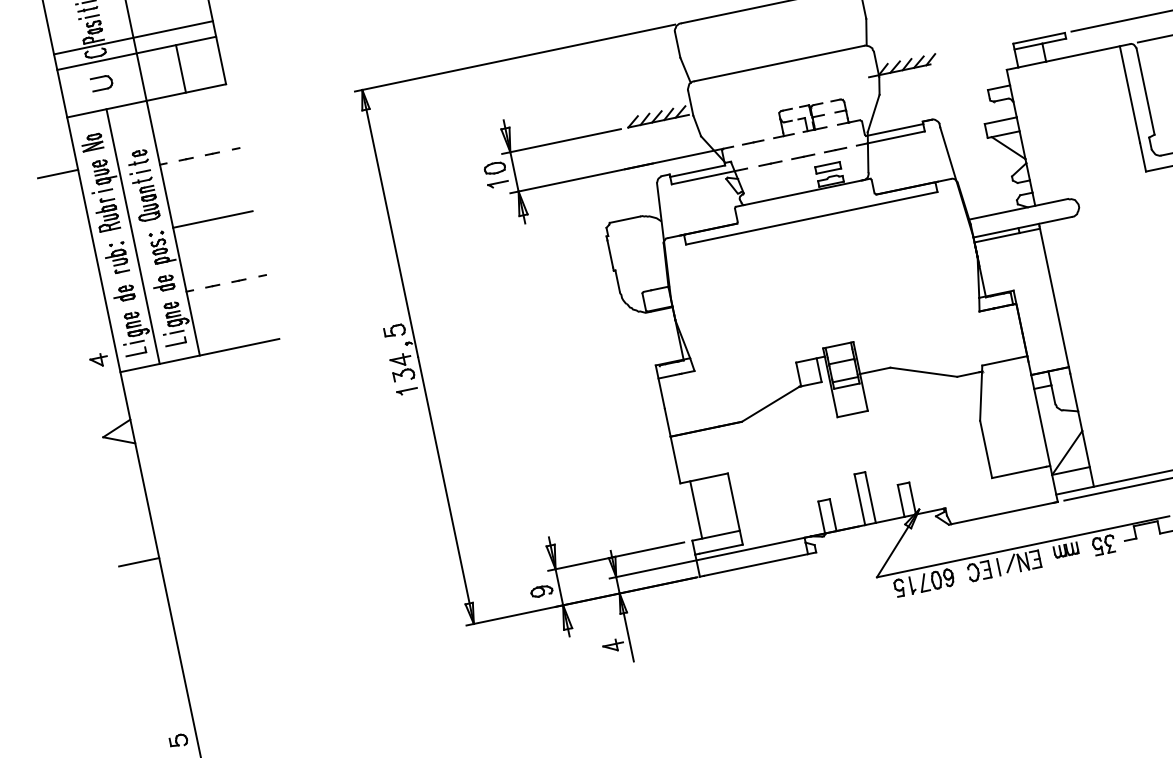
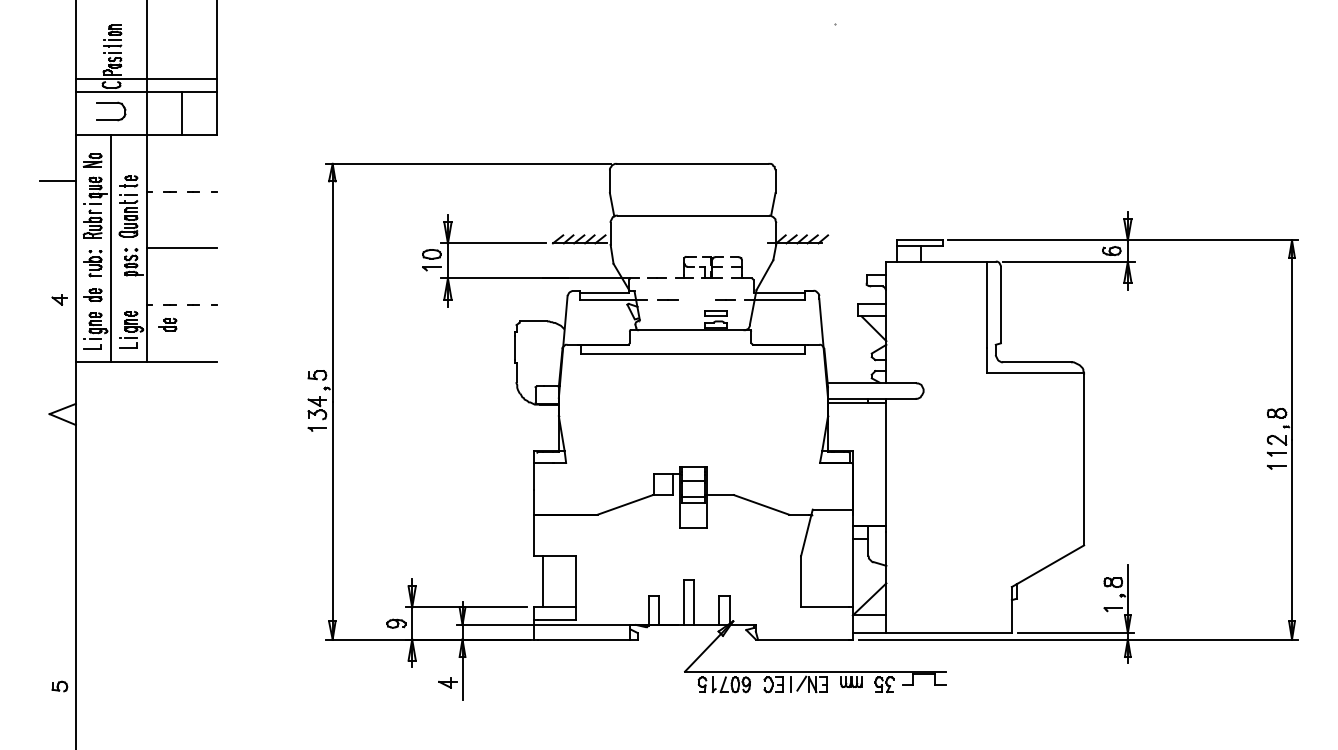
part: (101, 83) -> (111, 111), size x1.6
line: (802, 156) -> (696, 299), removed
part: (163, 283) -> (167, 324), moved
part: (98, 360) -> (59, 299), moved
line: (138, 562) -> (57, 527), removed

